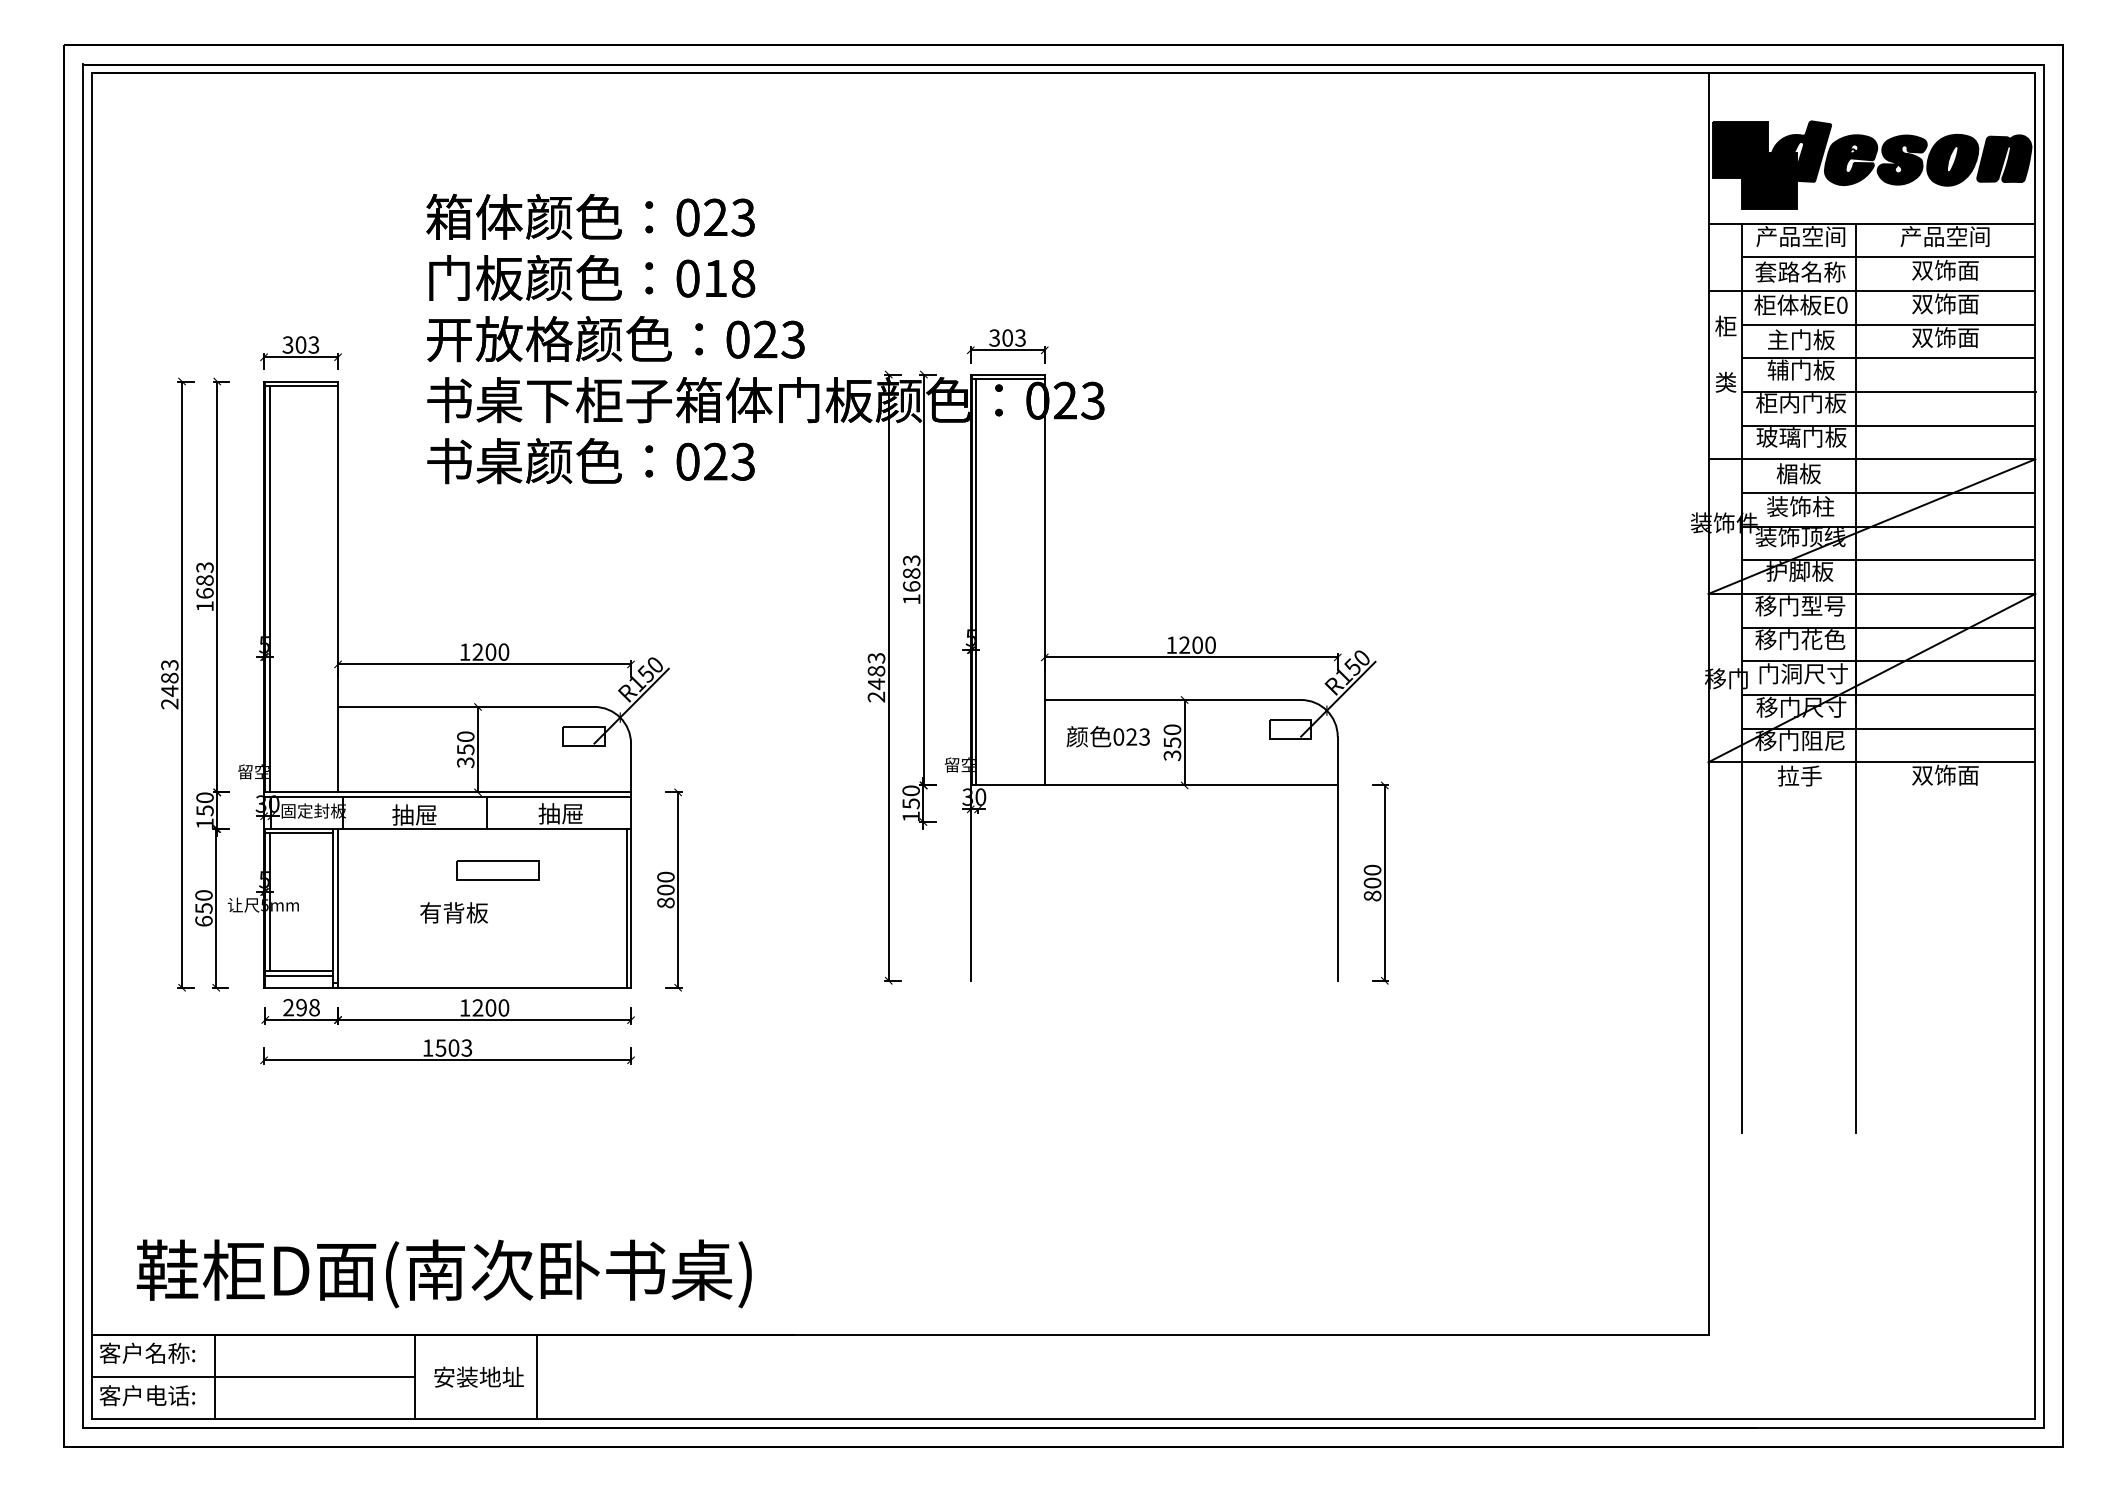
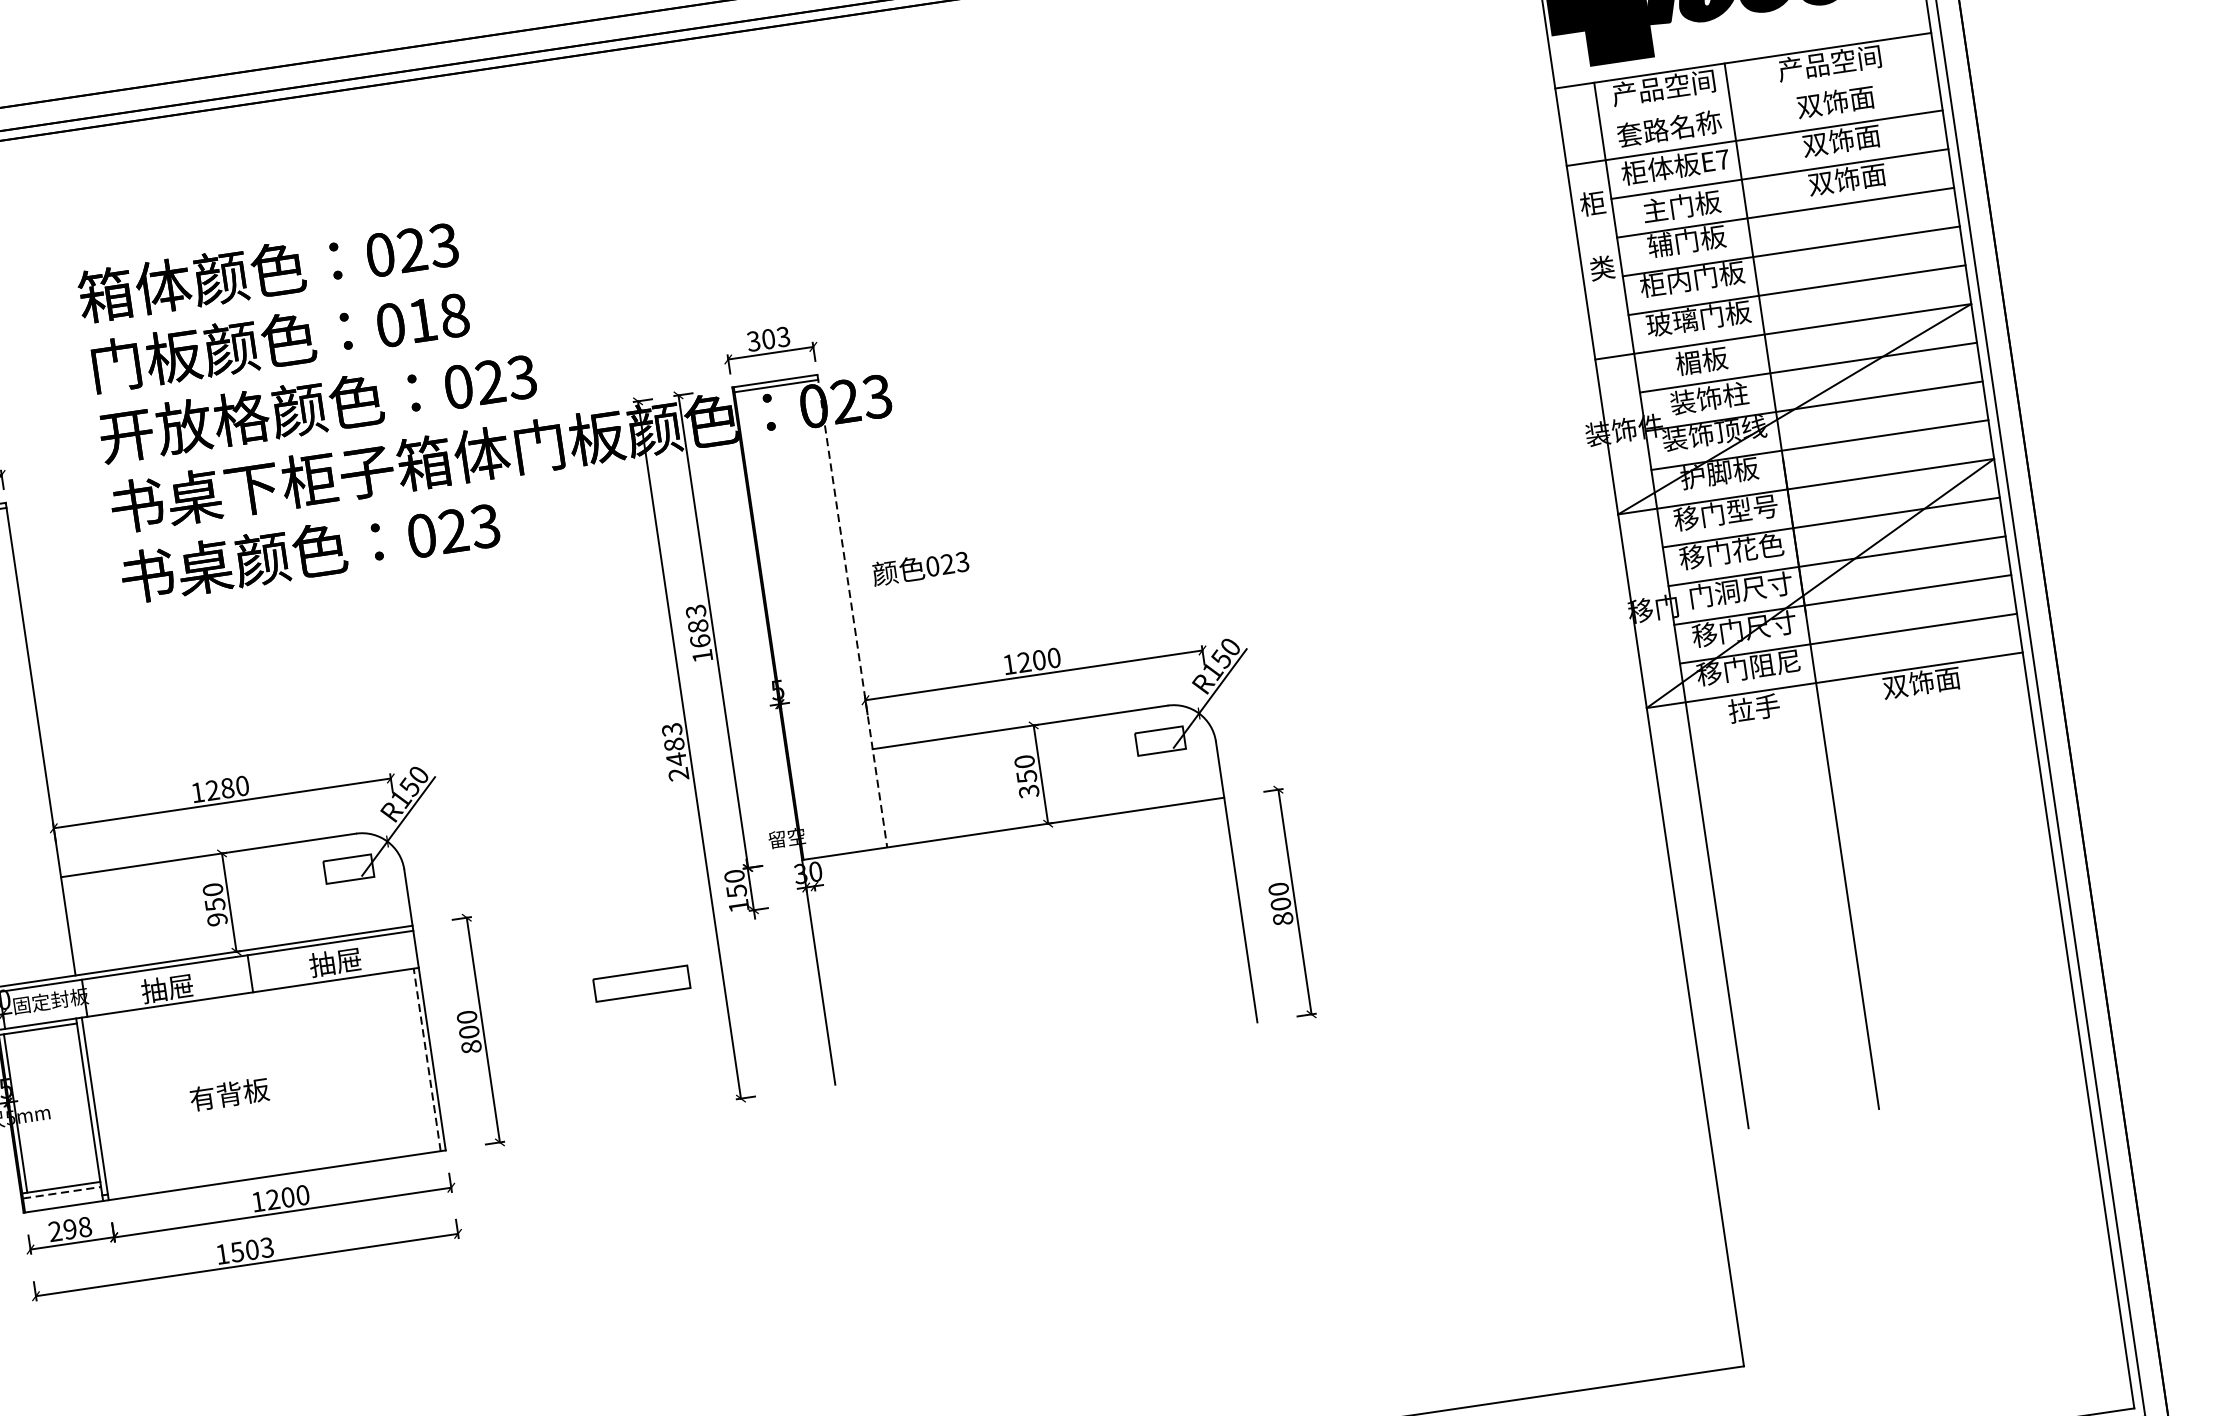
line: (1888, 257) -> (1768, 96), removed
text: (1842, 304) -> (1723, 158), E0 -> E7
line: (1044, 580) -> (852, 611), solid -> dashed
line: (976, 581) -> (774, 624), removed
text: (490, 652) -> (227, 788), 1200 -> 1280
text: (1107, 736) -> (919, 567), moved
text: (465, 762) -> (217, 919), 350 -> 950
part: (497, 870) -> (641, 983), moved
line: (626, 907) -> (426, 1058), solid -> dashed
line: (299, 975) -> (62, 1192), solid -> dashed

